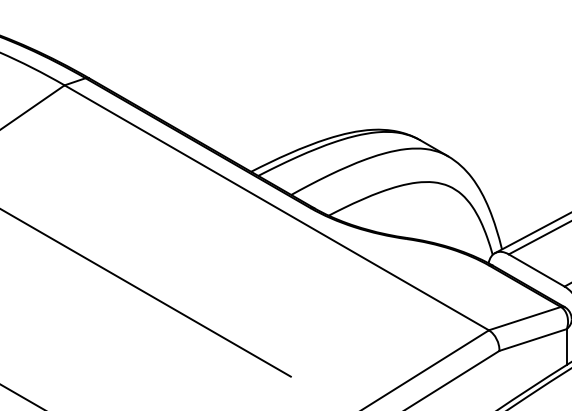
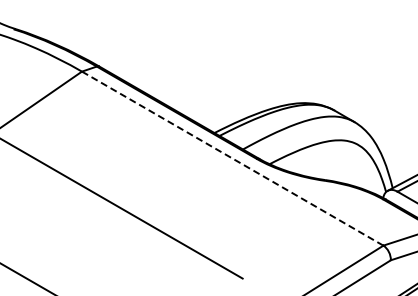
line: (276, 207) -> (232, 158), solid -> dashed

